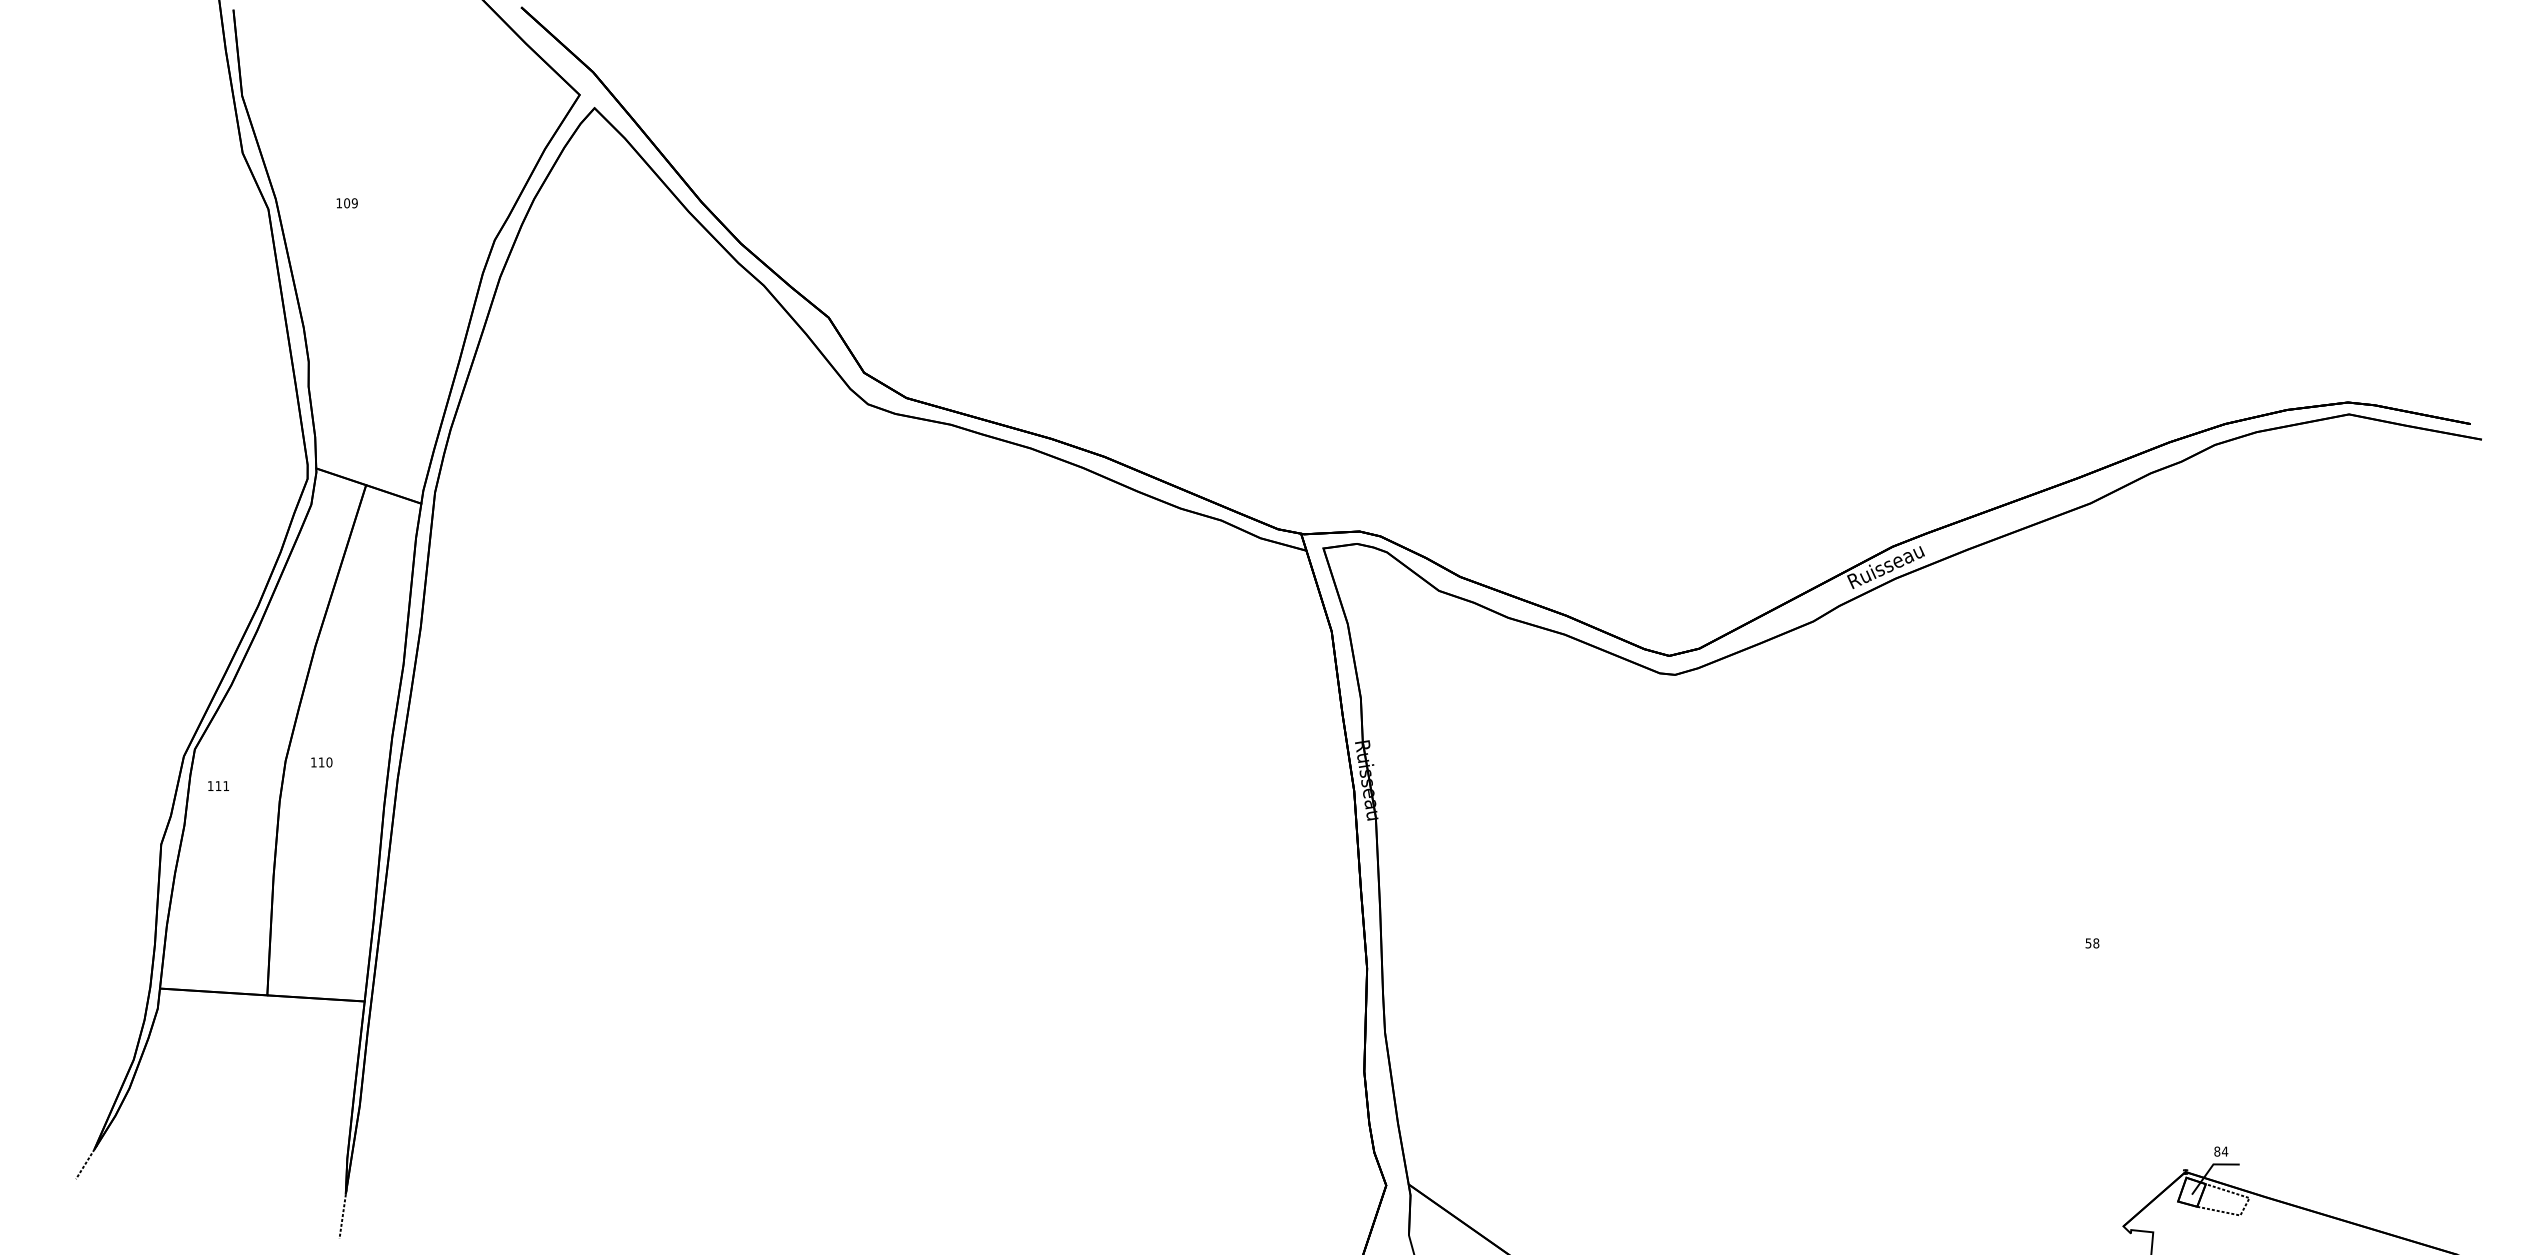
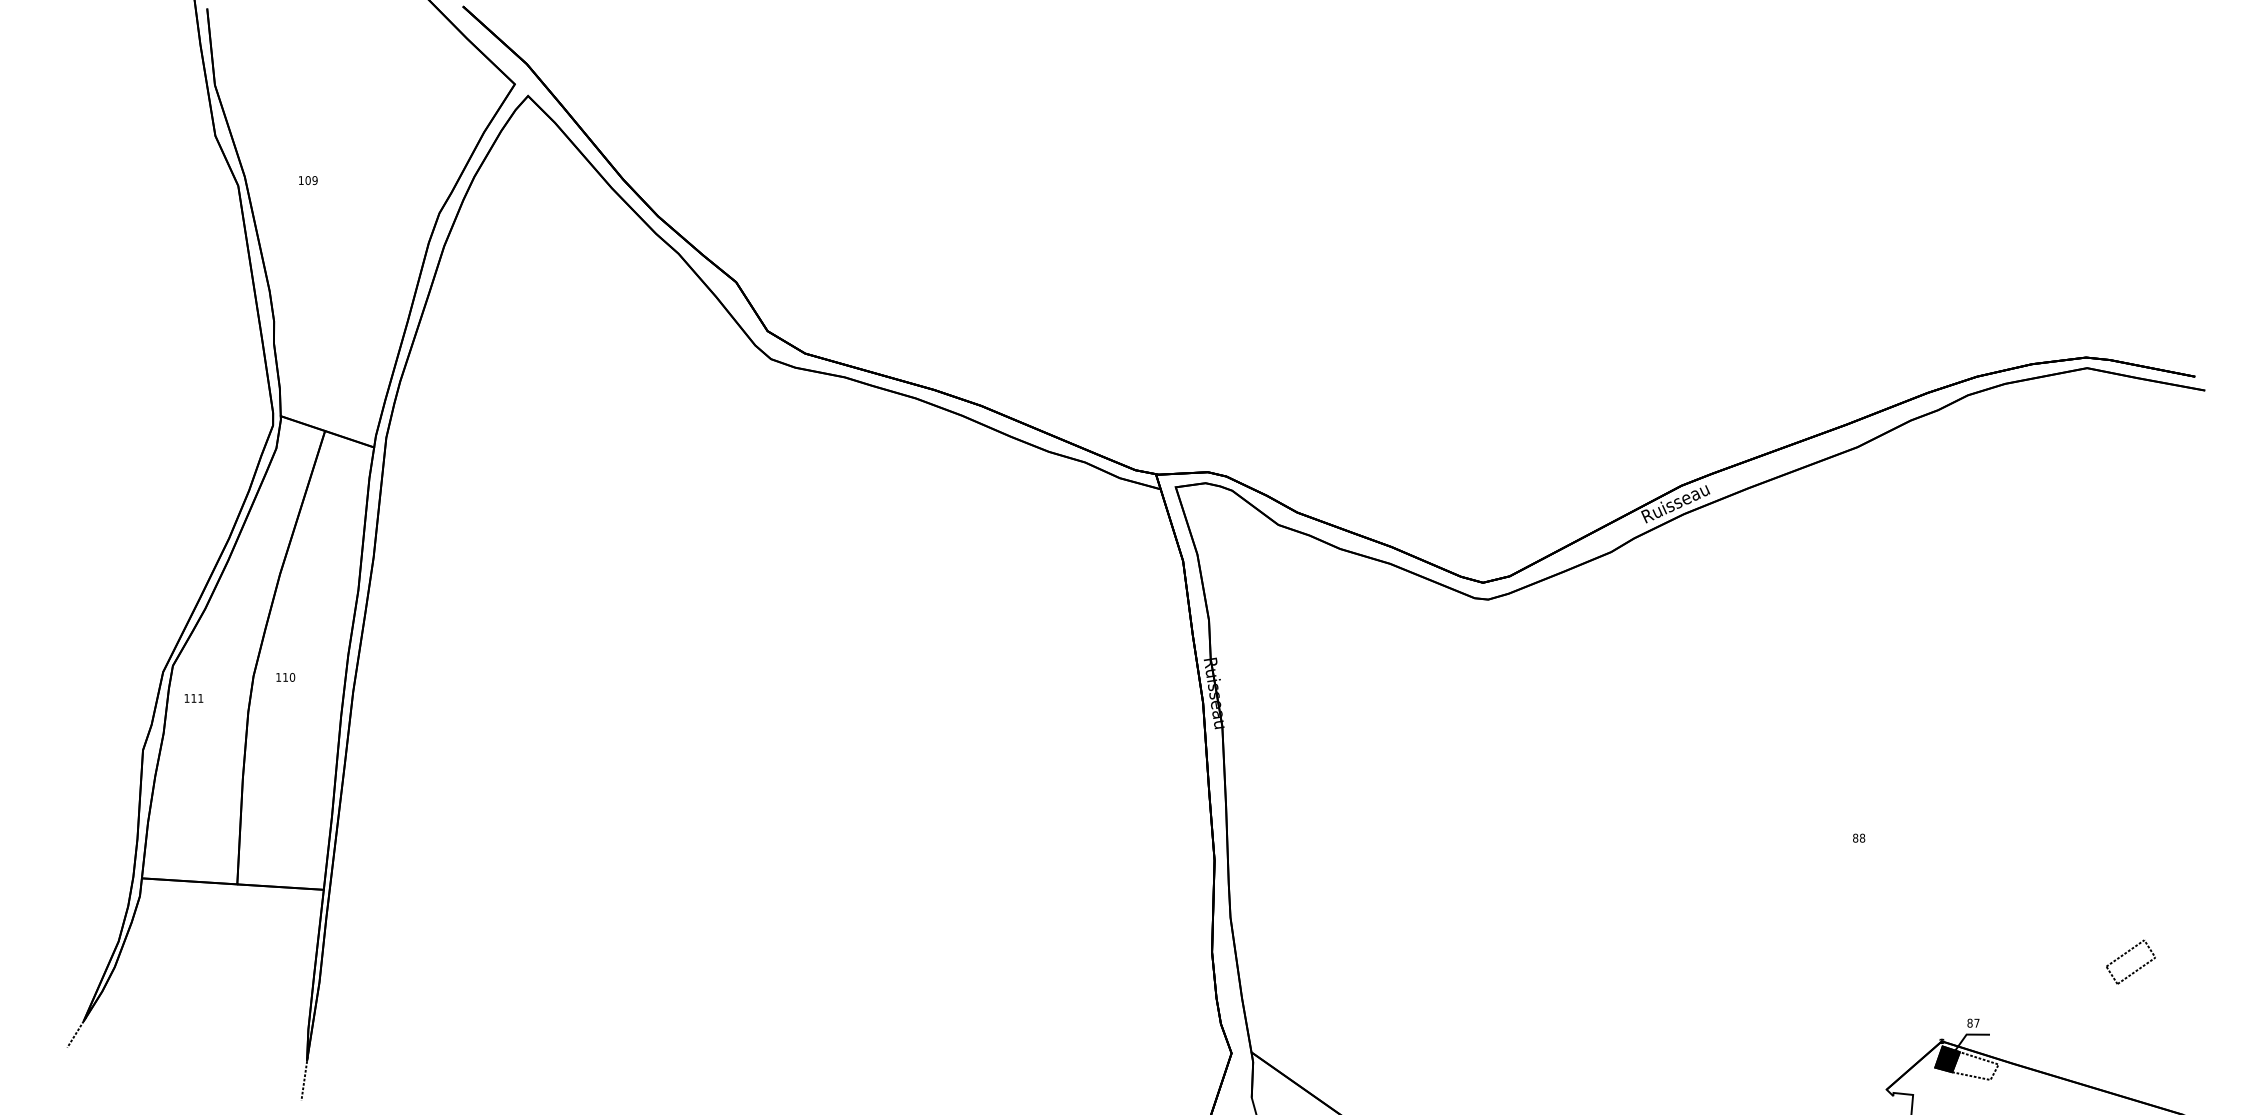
text: (2088, 943) -> (1855, 838), 58 -> 88
part: (2393, 1073) -> (2126, 953), added
text: (2224, 1151) -> (1976, 1023), 84 -> 87
fill: (2191, 1191) -> (1947, 1058), added

